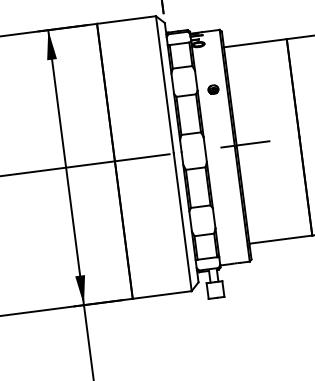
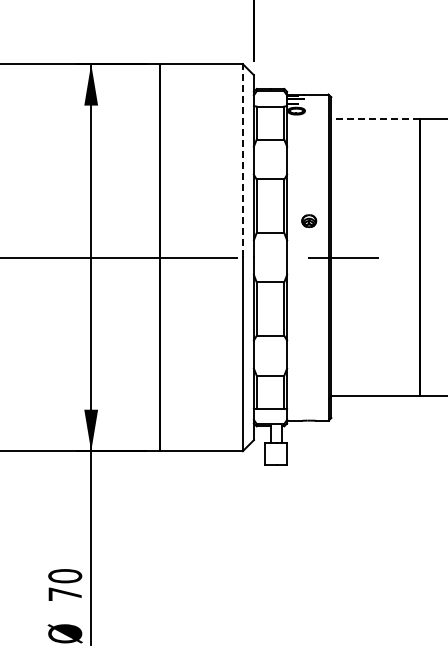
line: (255, 43) -> (375, 119), solid -> dashed
line: (164, 83) -> (242, 159), solid -> dashed
part: (213, 89) -> (309, 220), moved

